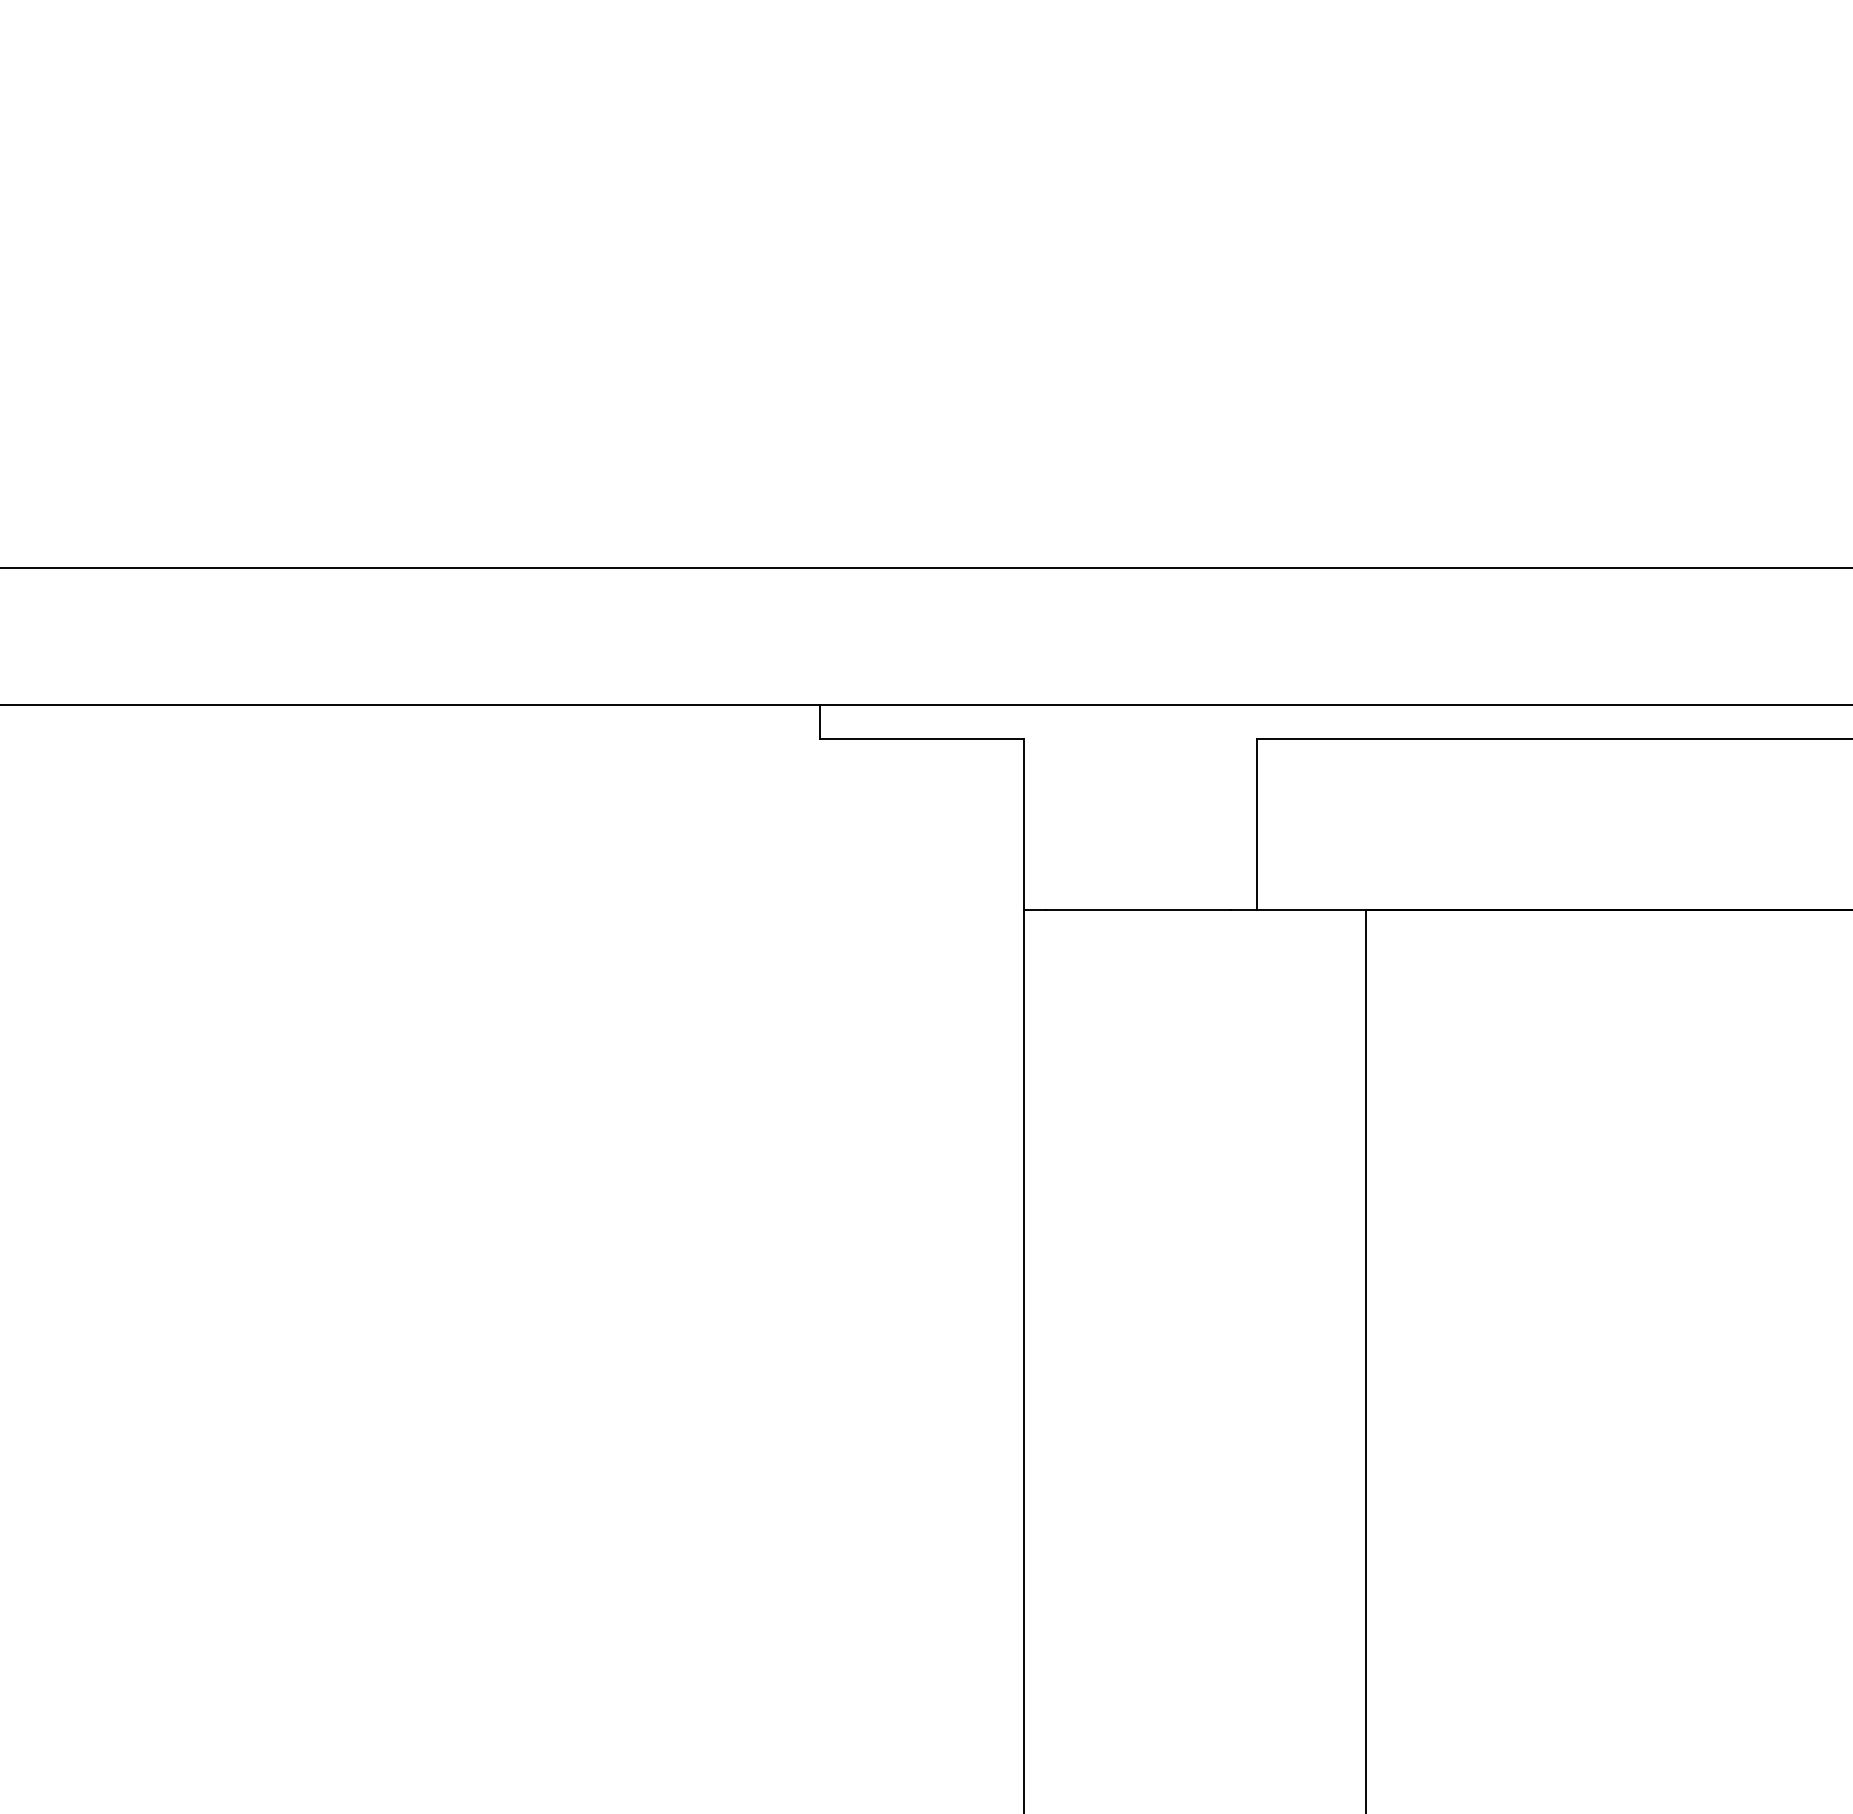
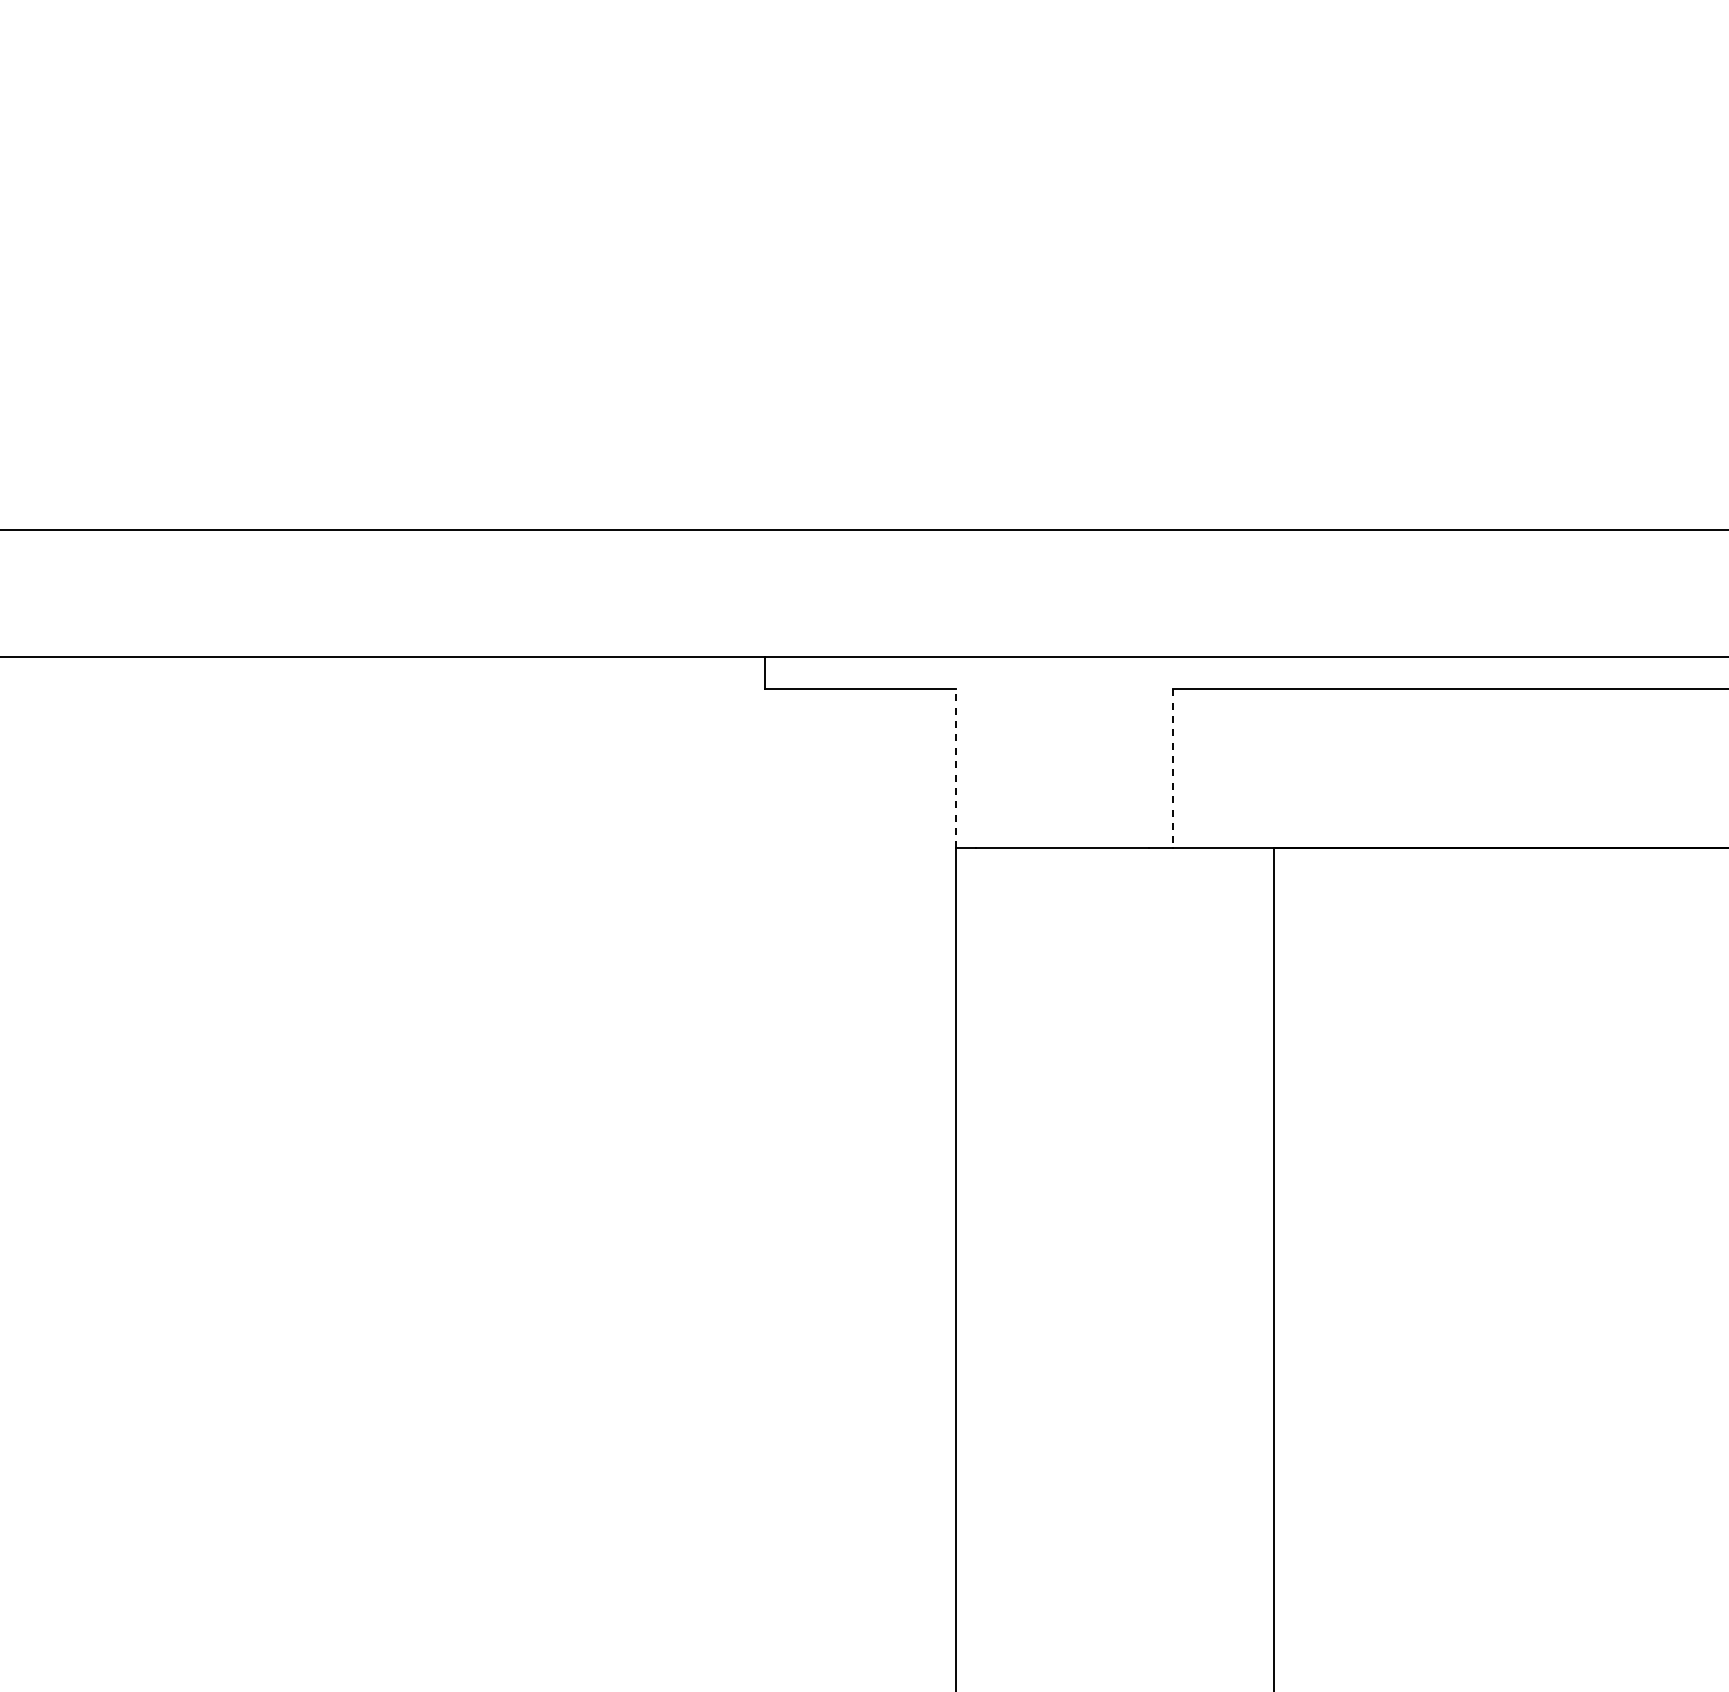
line: (1024, 823) -> (955, 768), solid -> dashed
line: (1256, 823) -> (1172, 768), solid -> dashed

